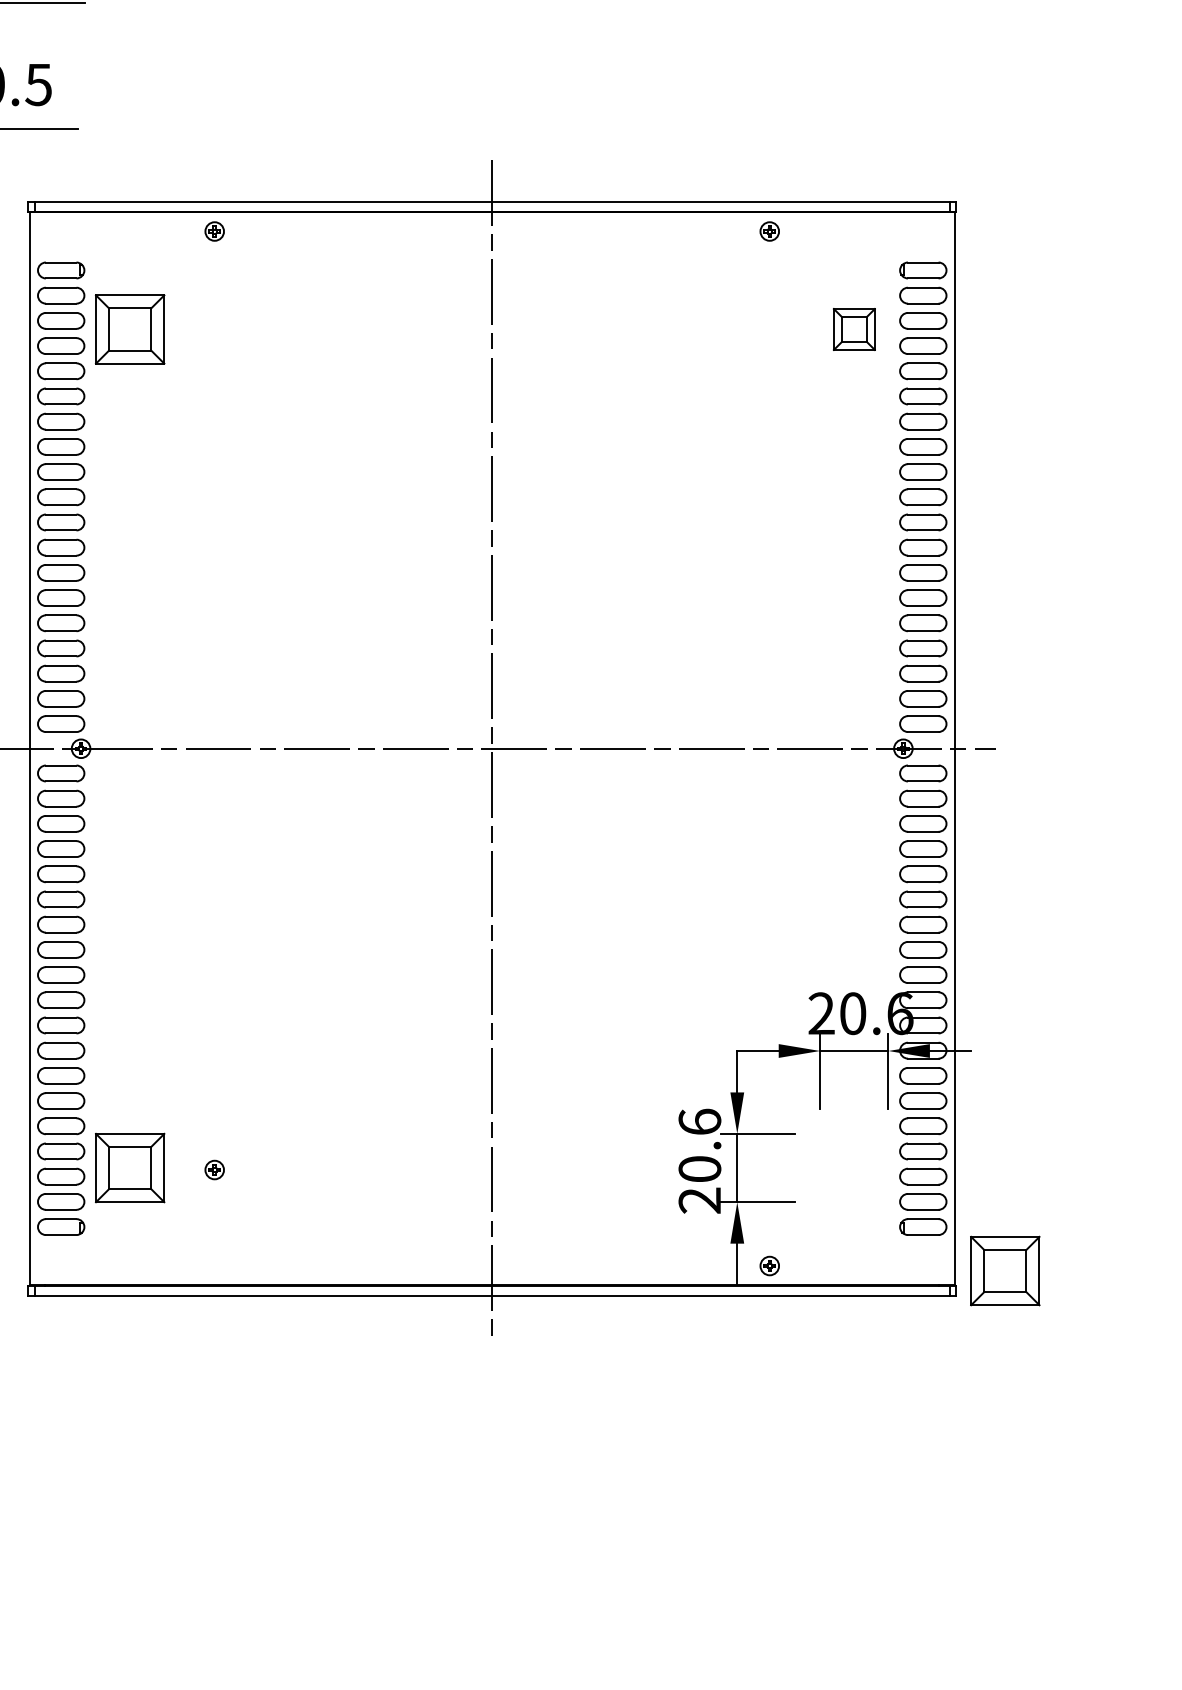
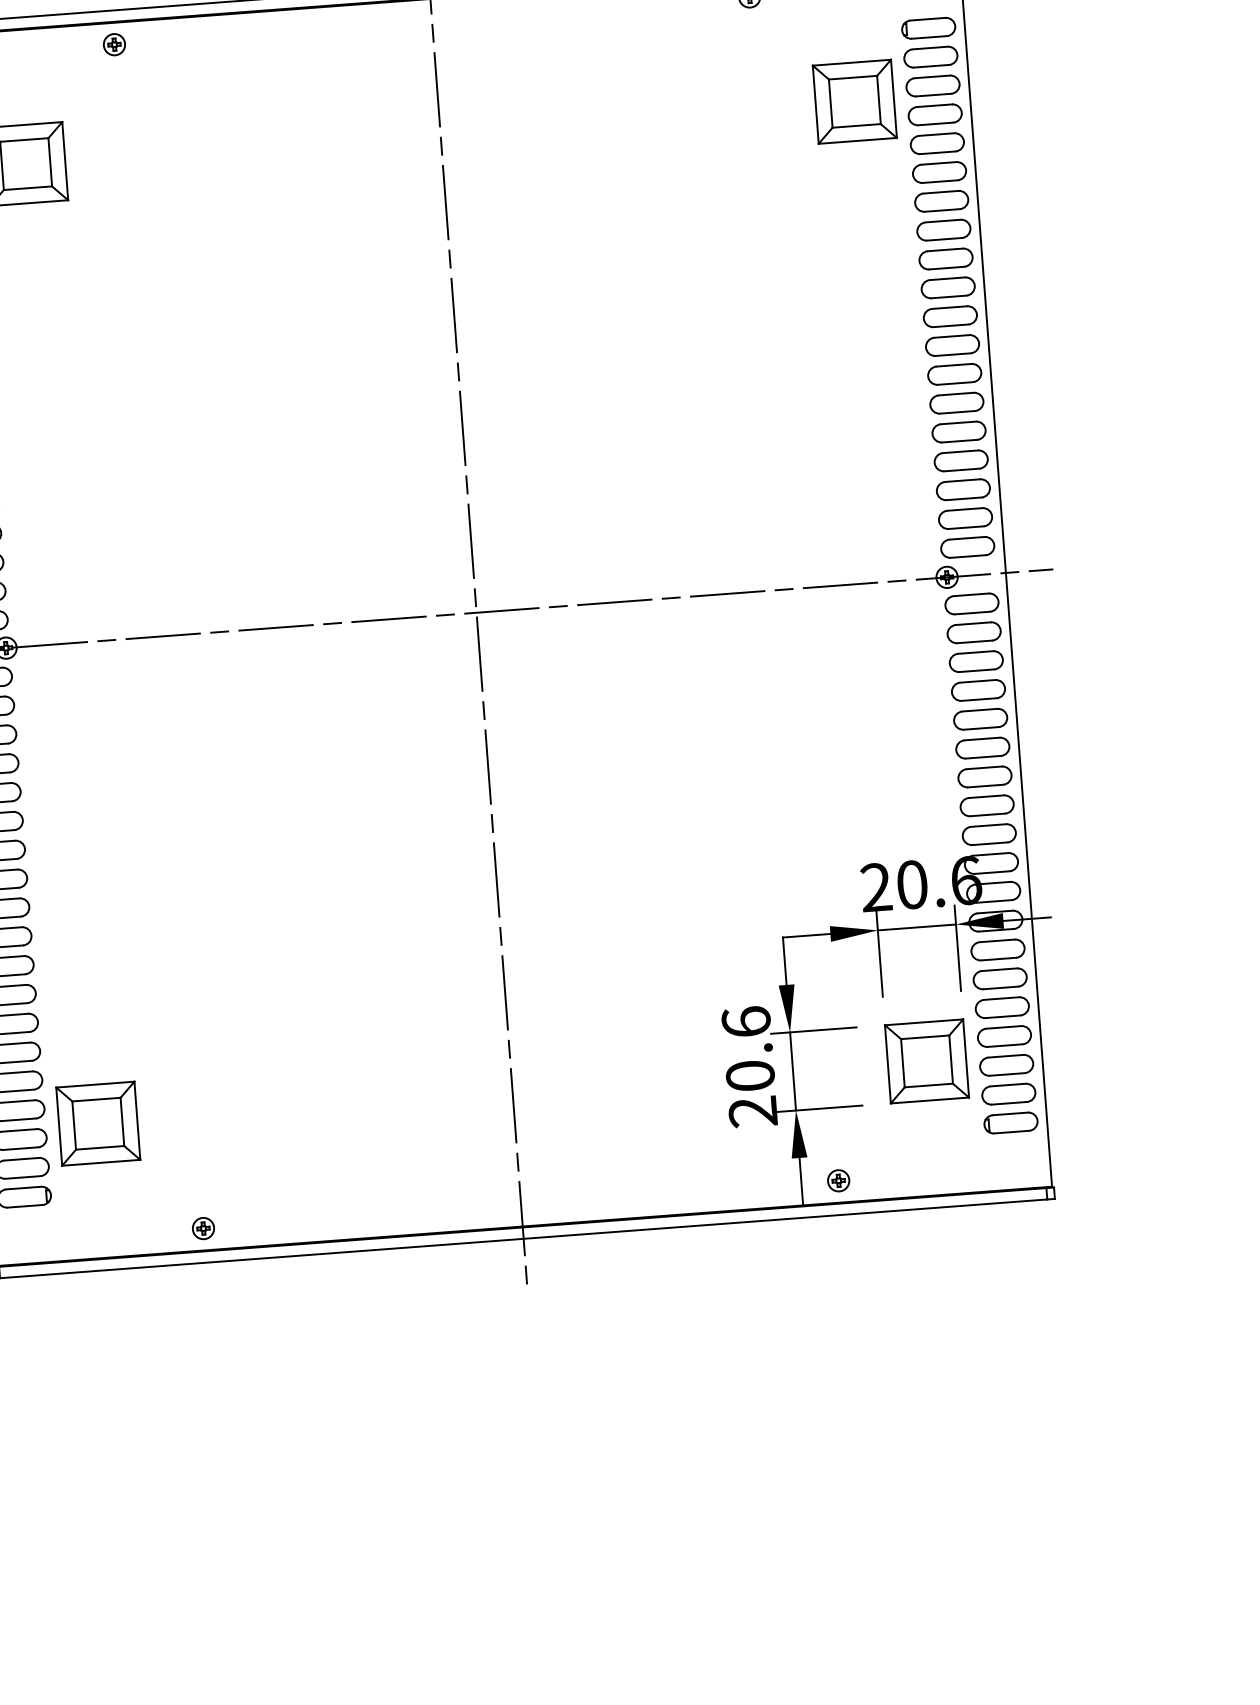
part: (854, 329) -> (855, 101), size x1.67
part: (214, 1169) -> (203, 1227), moved
part: (1005, 1270) -> (927, 1060), moved

